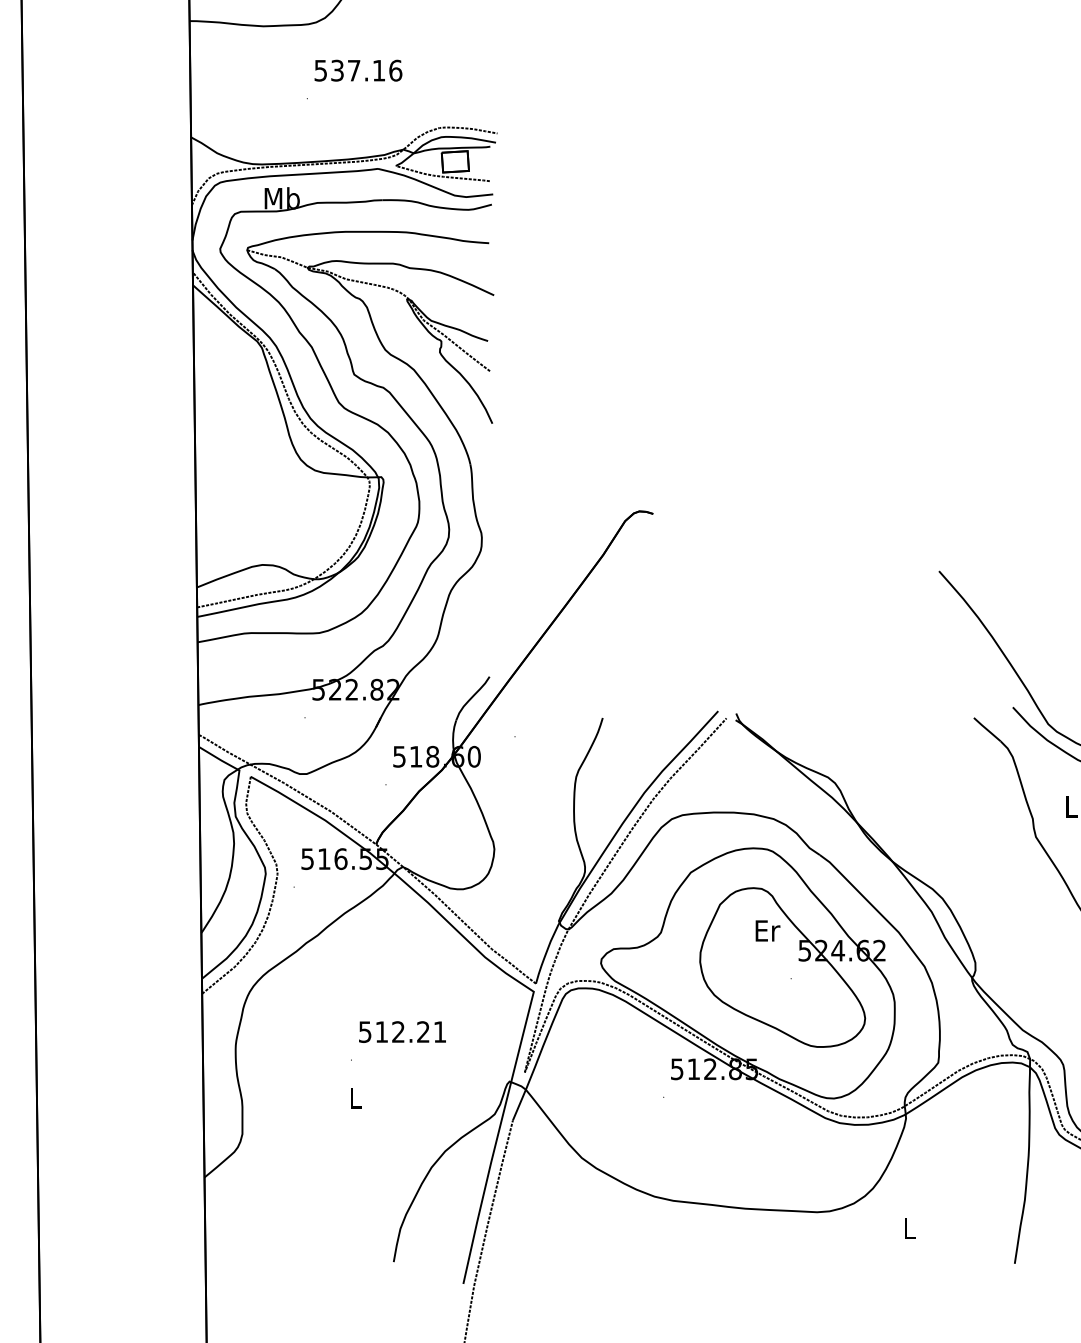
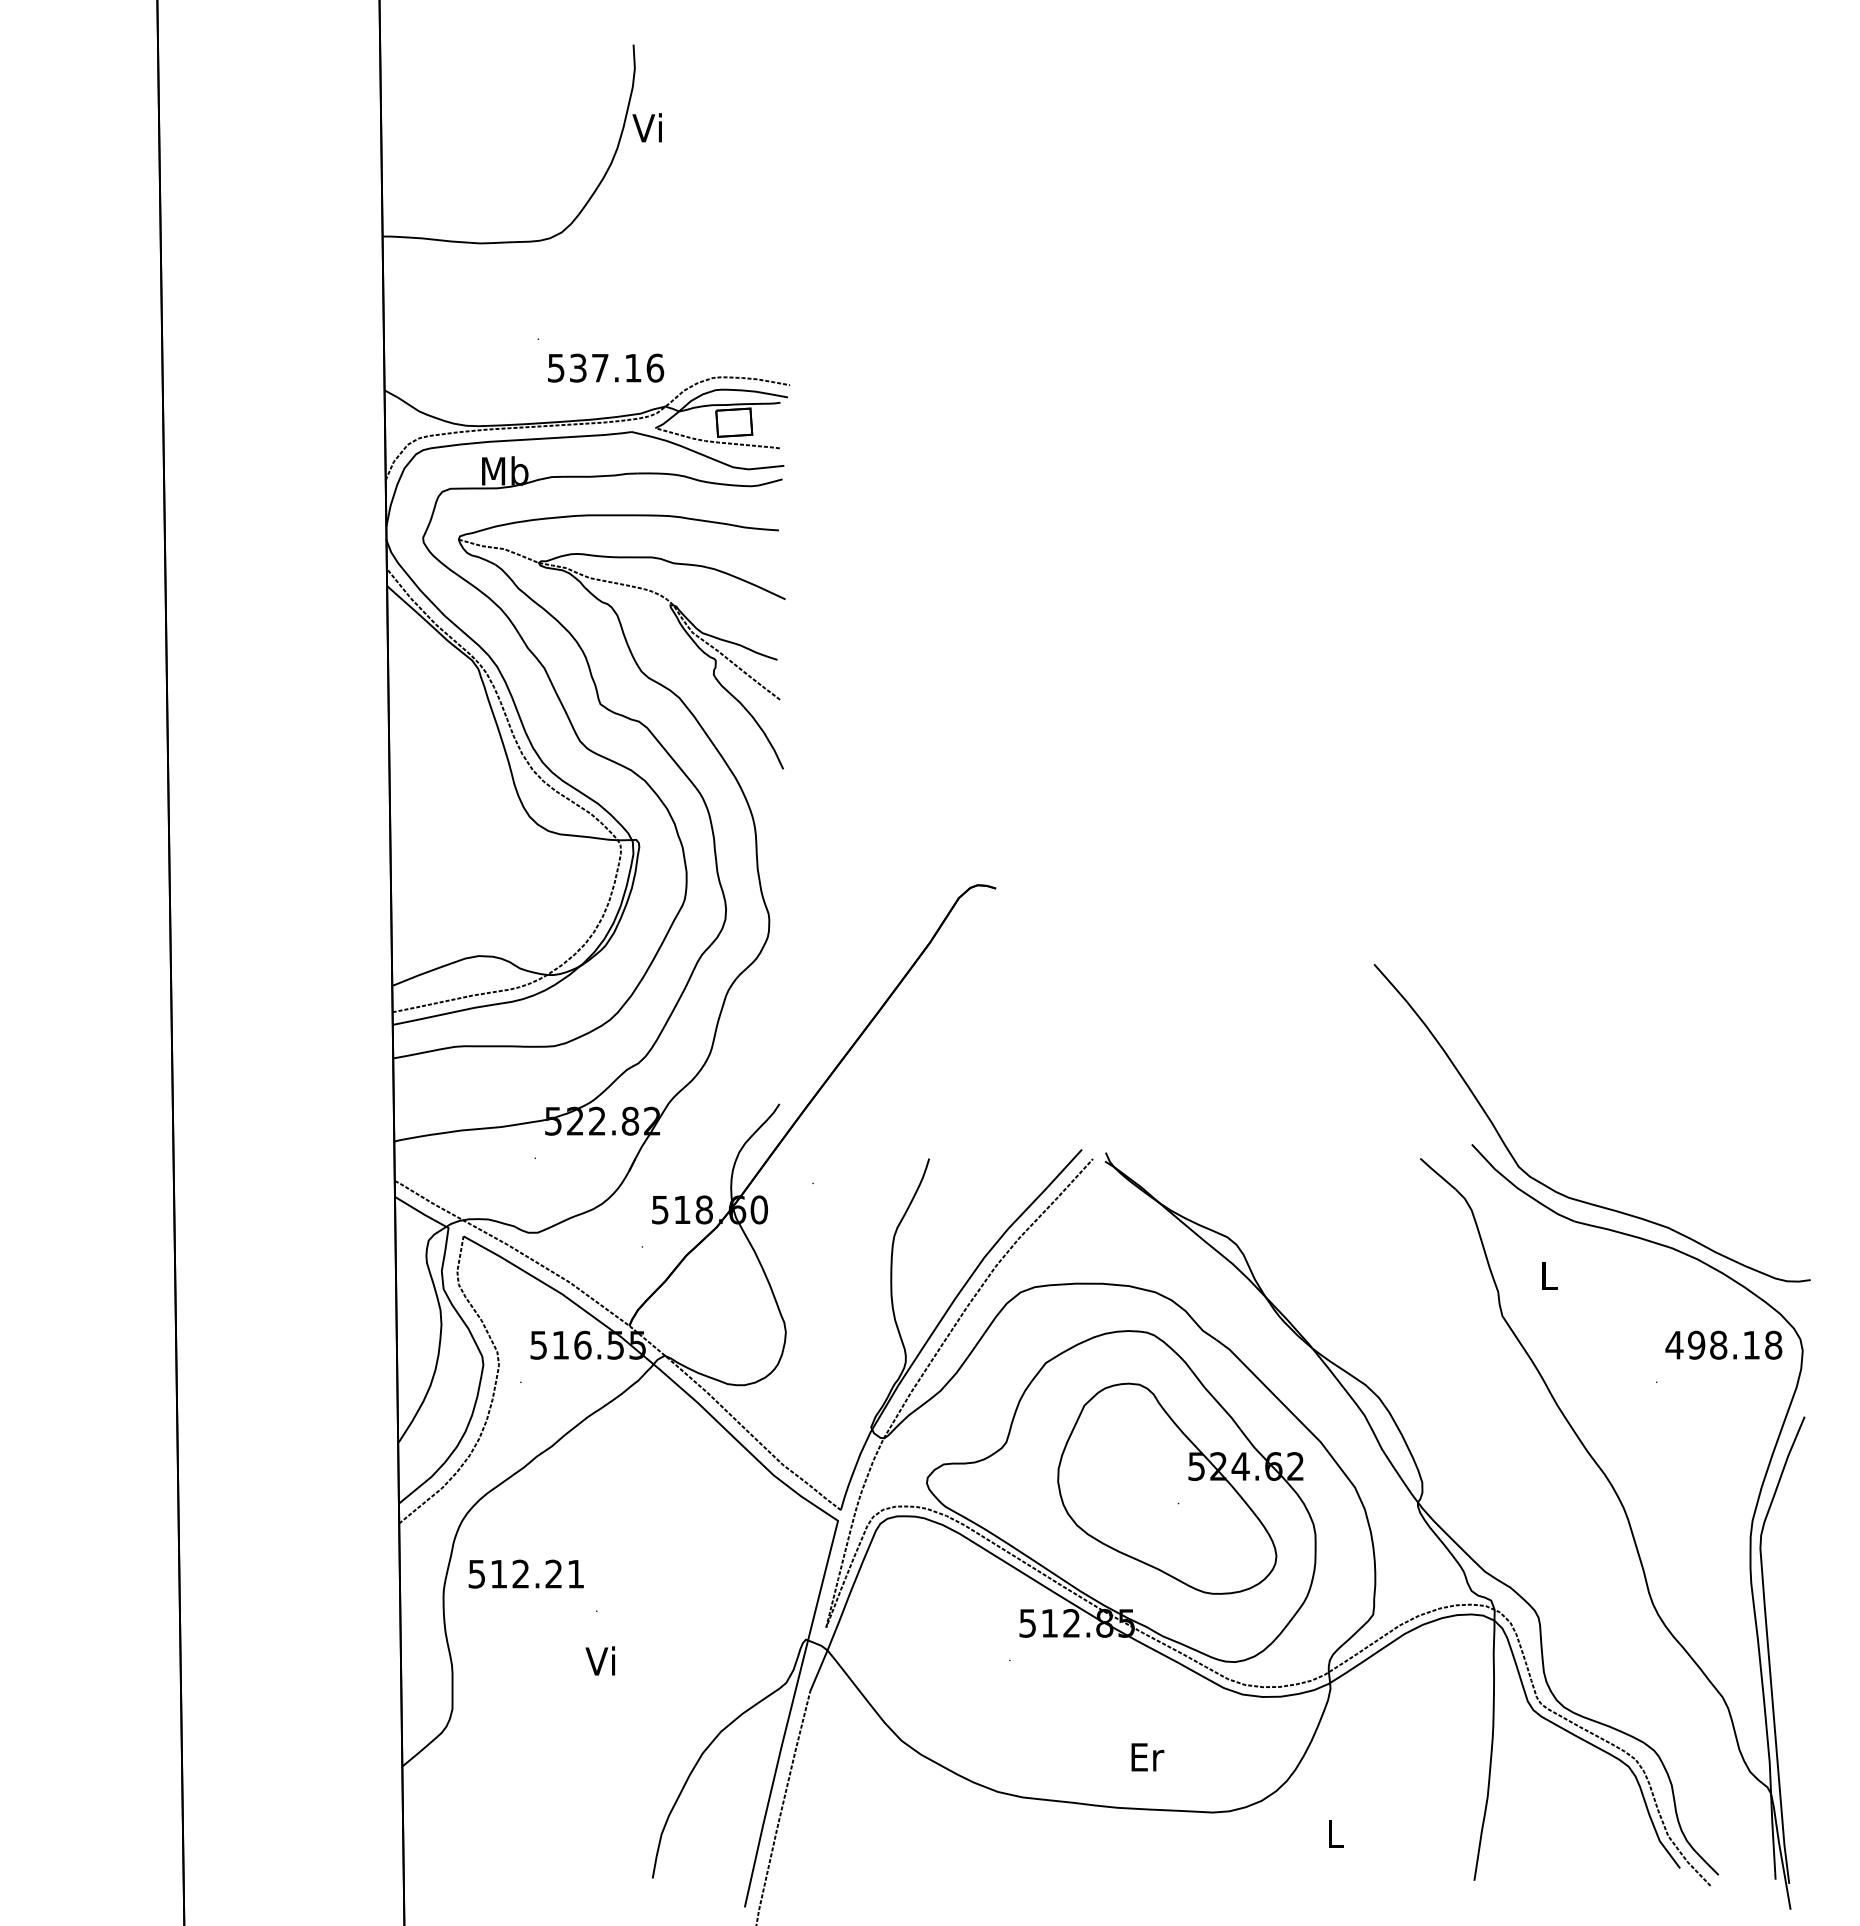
text: (358, 70) -> (606, 367), moved
text: (767, 931) -> (1147, 1757), moved
text: (401, 1031) -> (525, 1573), moved
text: (353, 1097) -> (599, 1660), L -> Vi

